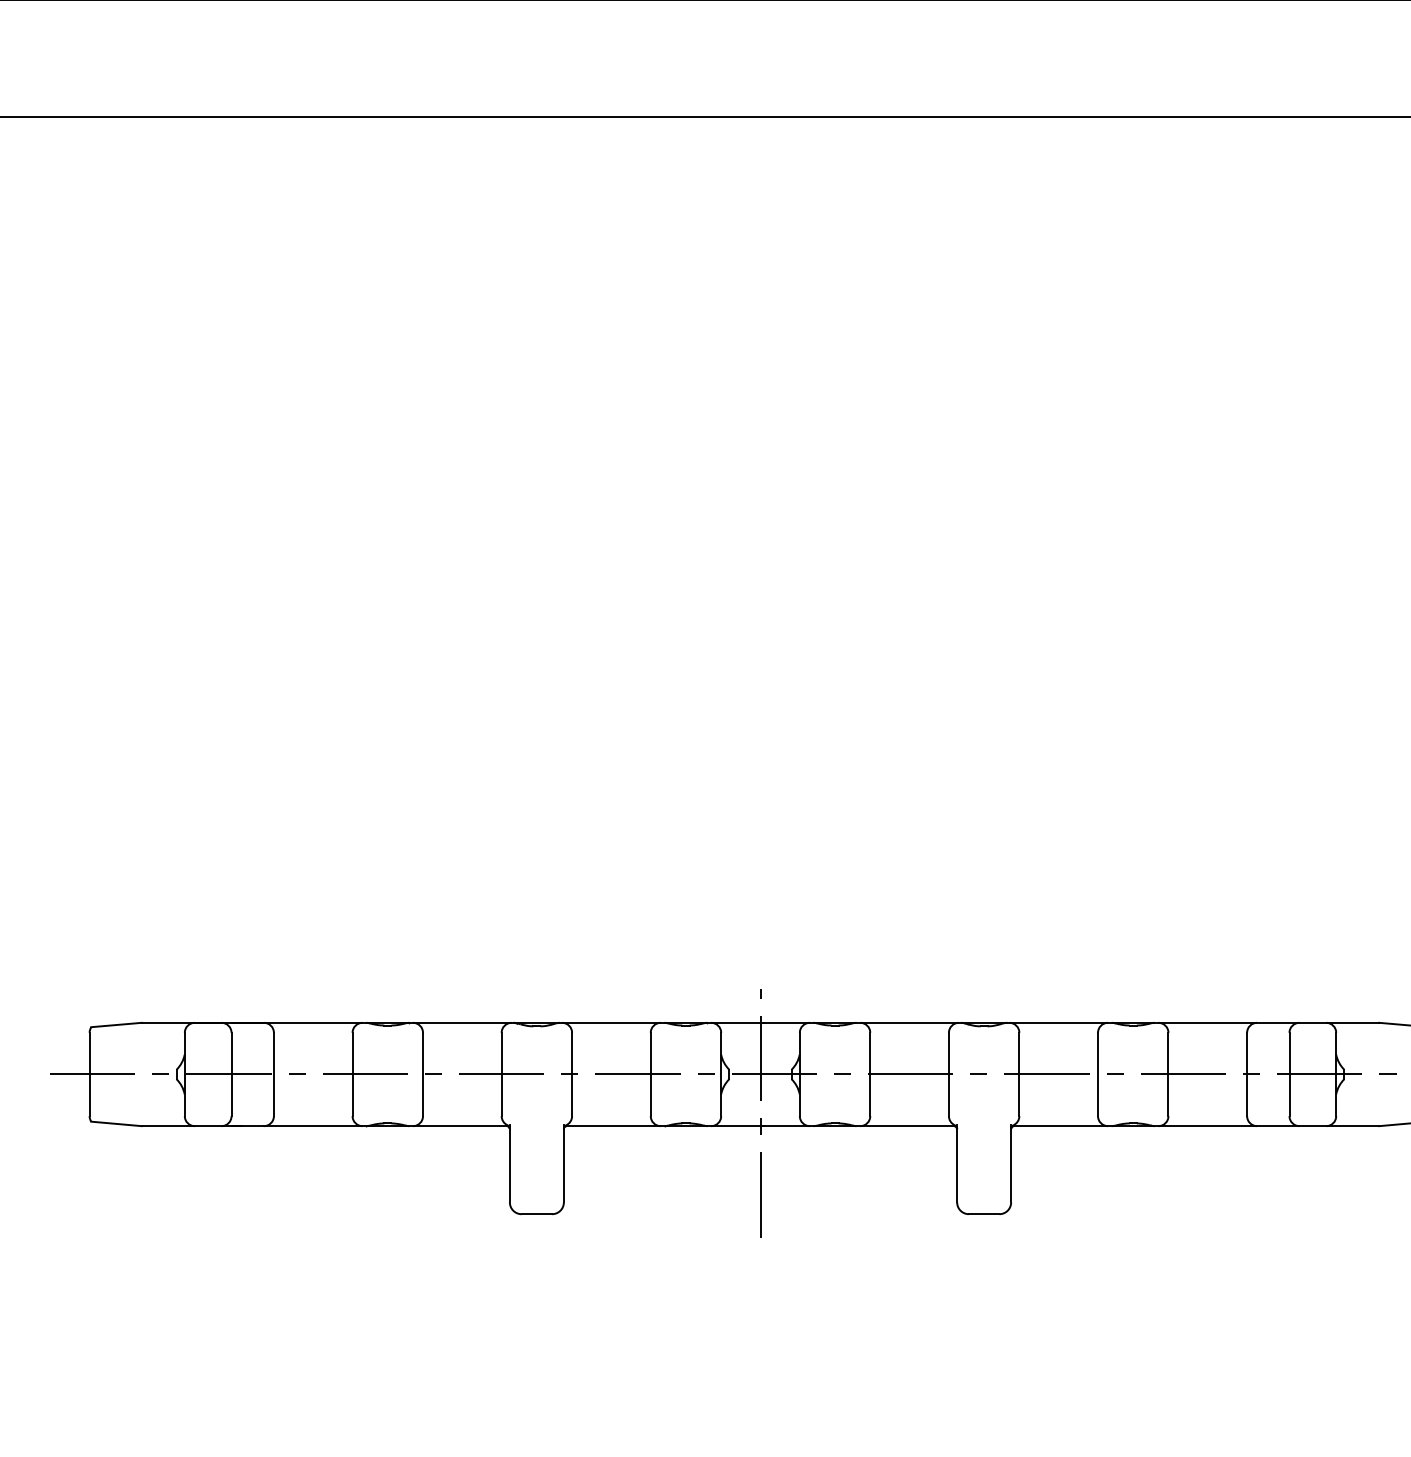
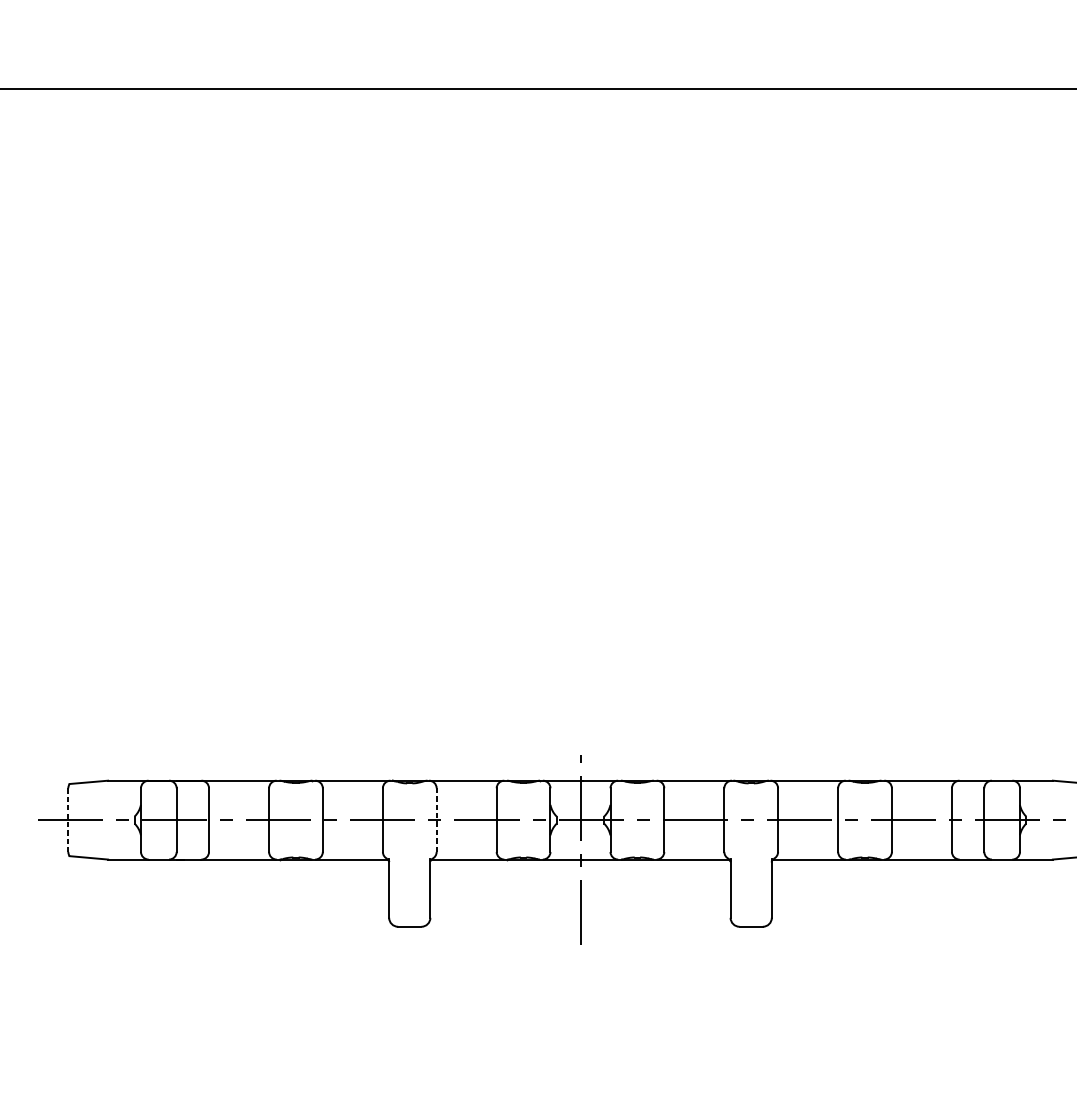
line: (89, 1074) -> (68, 820), solid -> dashed
line: (572, 1074) -> (436, 820), solid -> dashed

